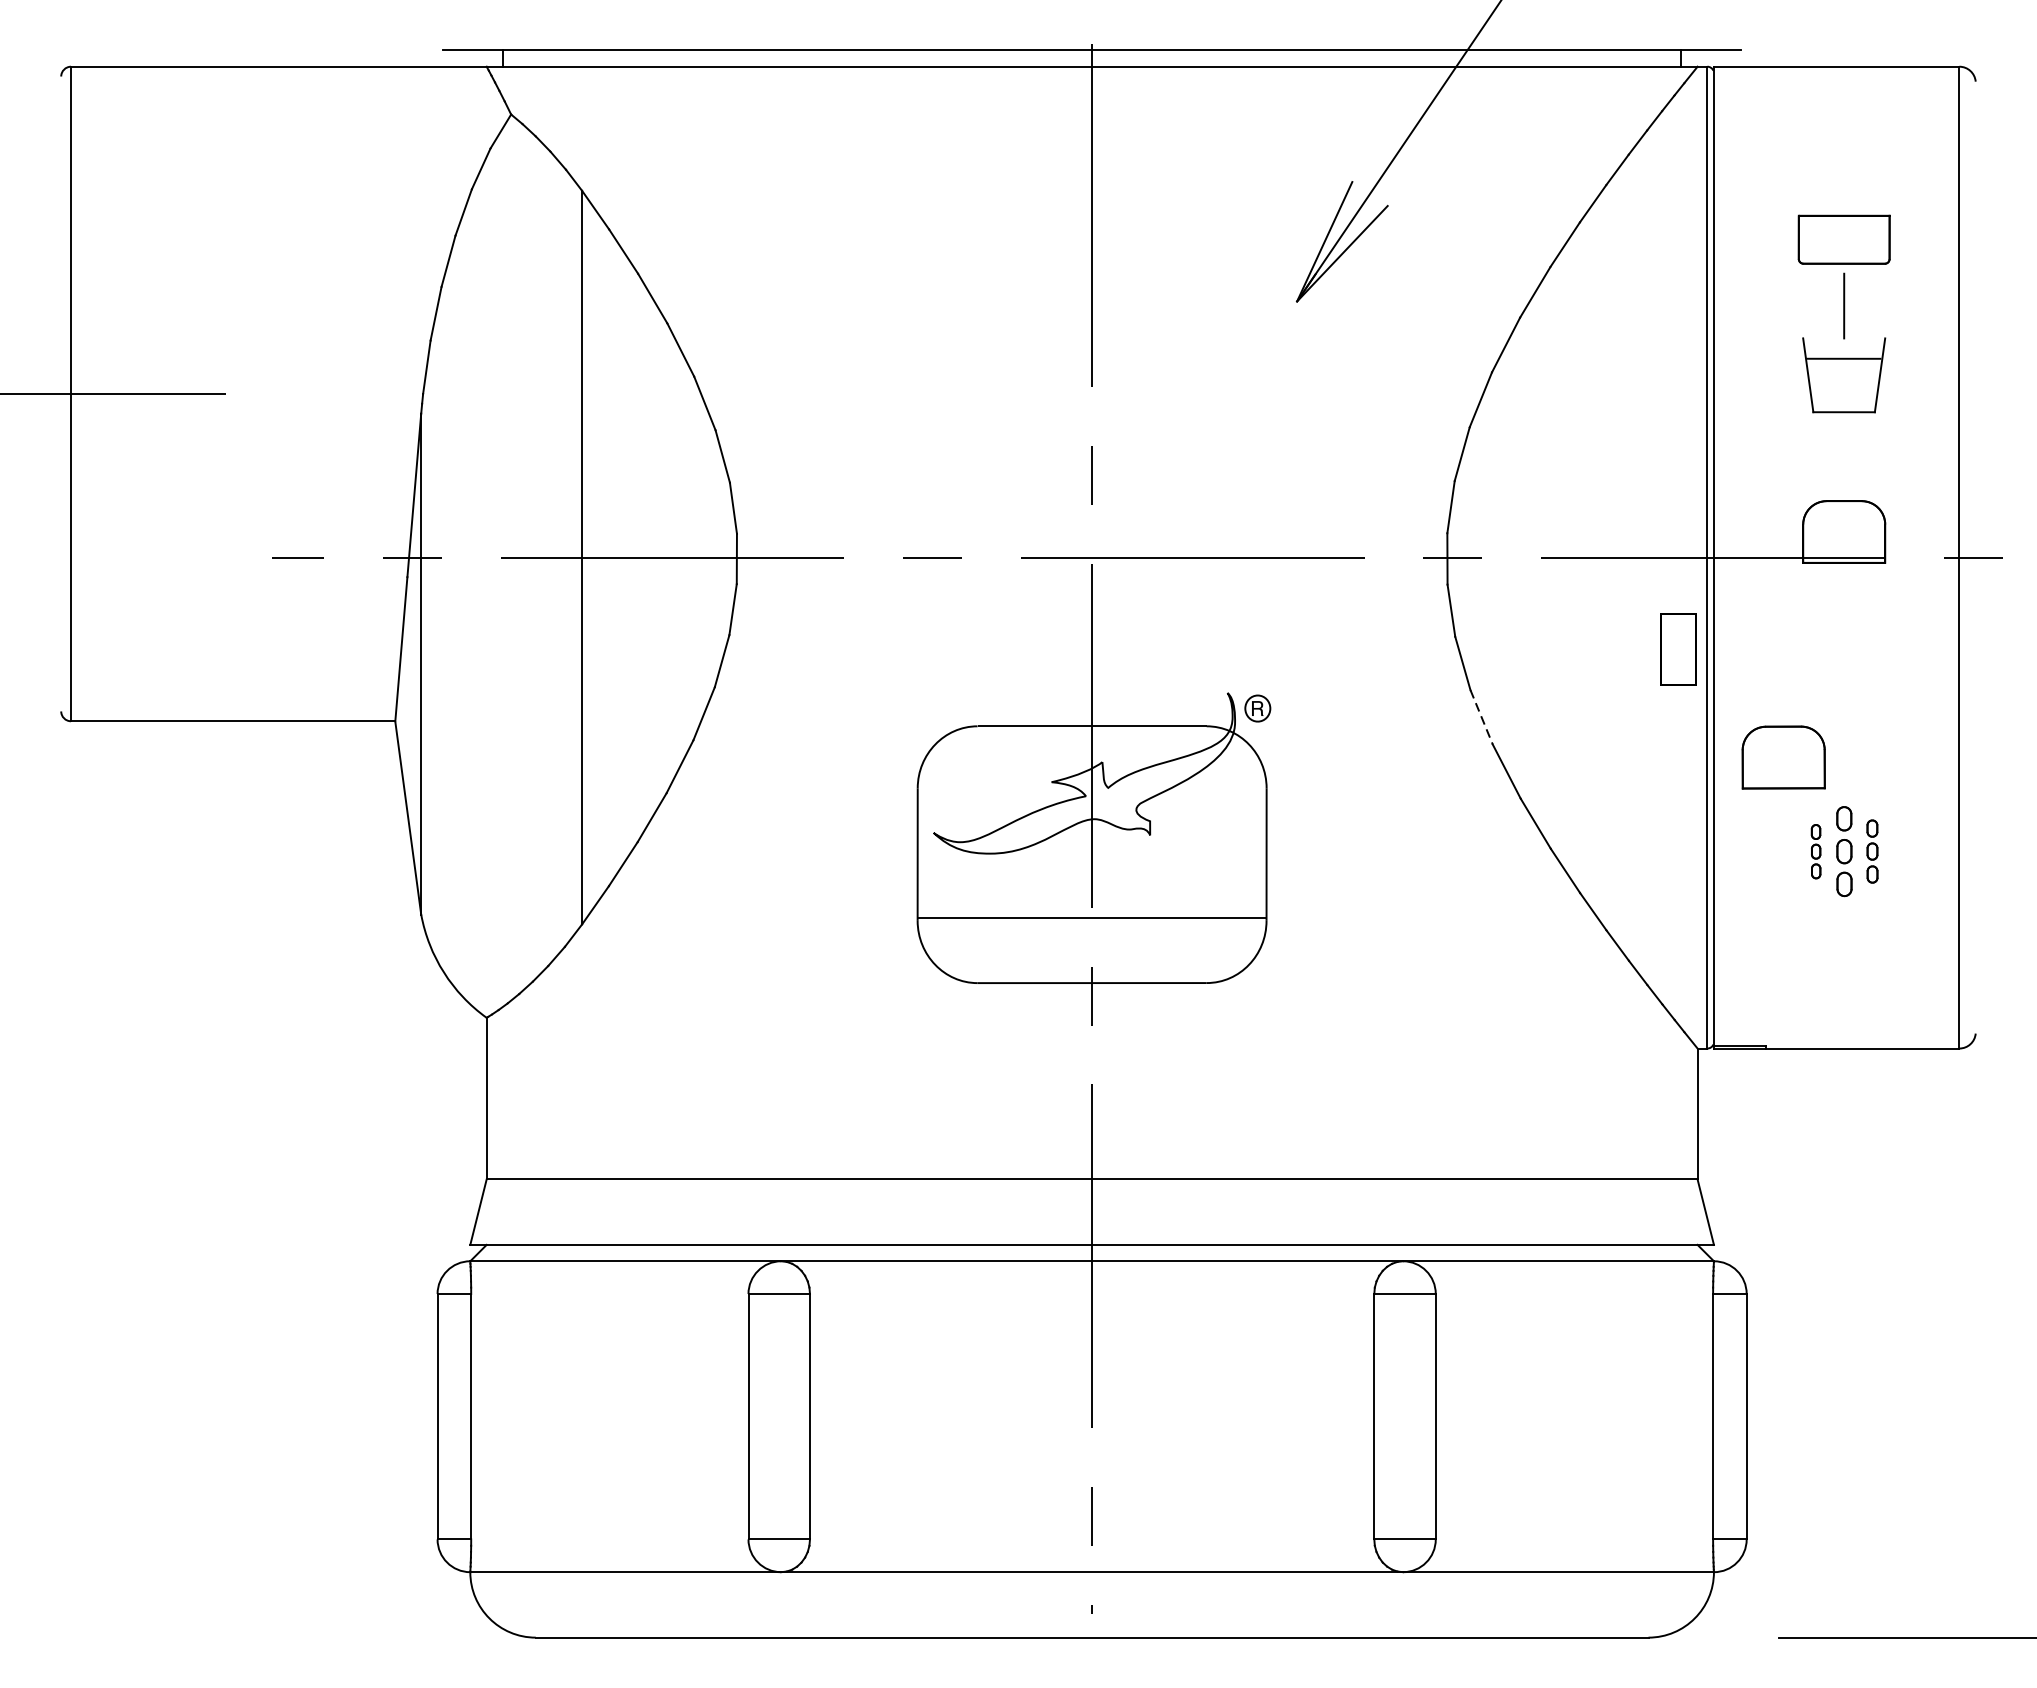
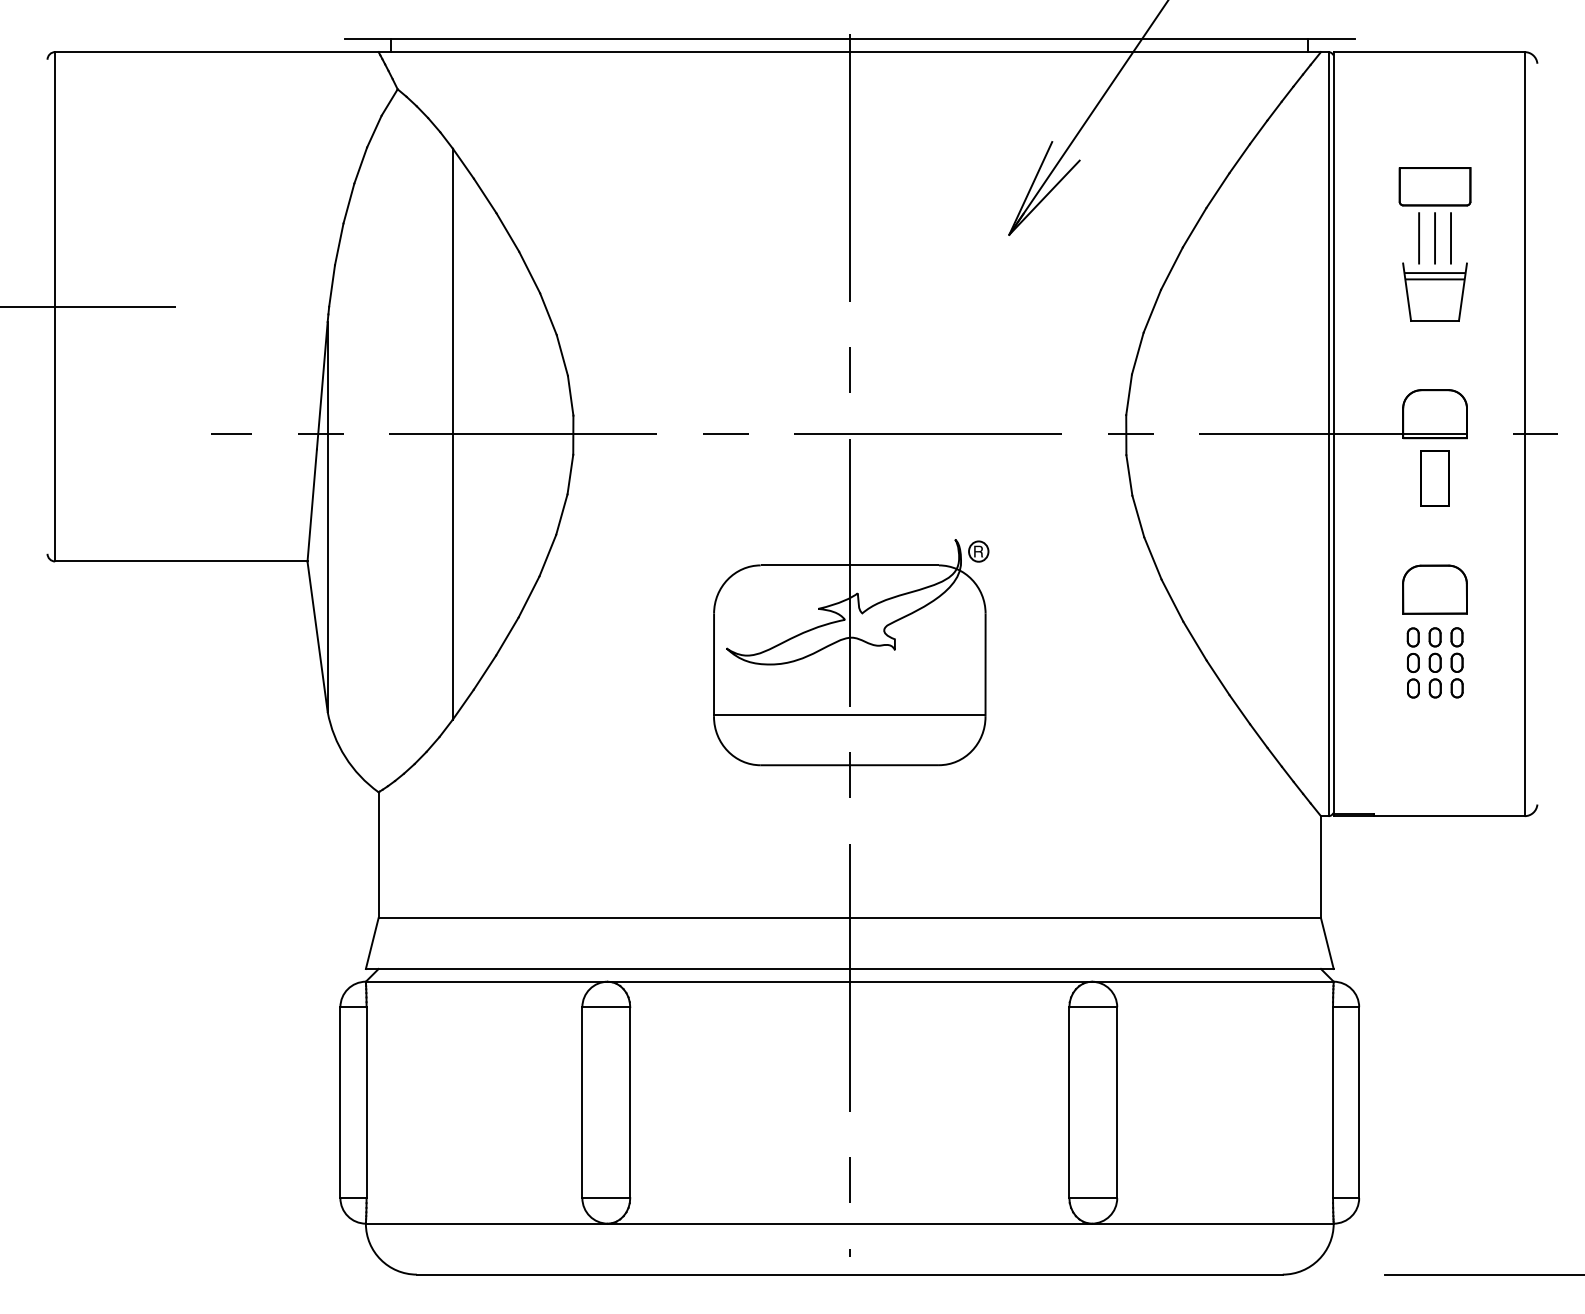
line: (1824, 306) -> (1419, 238), added
line: (1864, 306) -> (1450, 238), added
line: (1843, 351) -> (1434, 273), added
part: (1677, 649) -> (1434, 478), moved
line: (1481, 717) -> (1152, 558), dashed -> solid
part: (1783, 757) -> (1434, 589), moved
part: (1815, 851) -> (1412, 662), size x1.67
part: (1871, 851) -> (1456, 662), size x1.43

